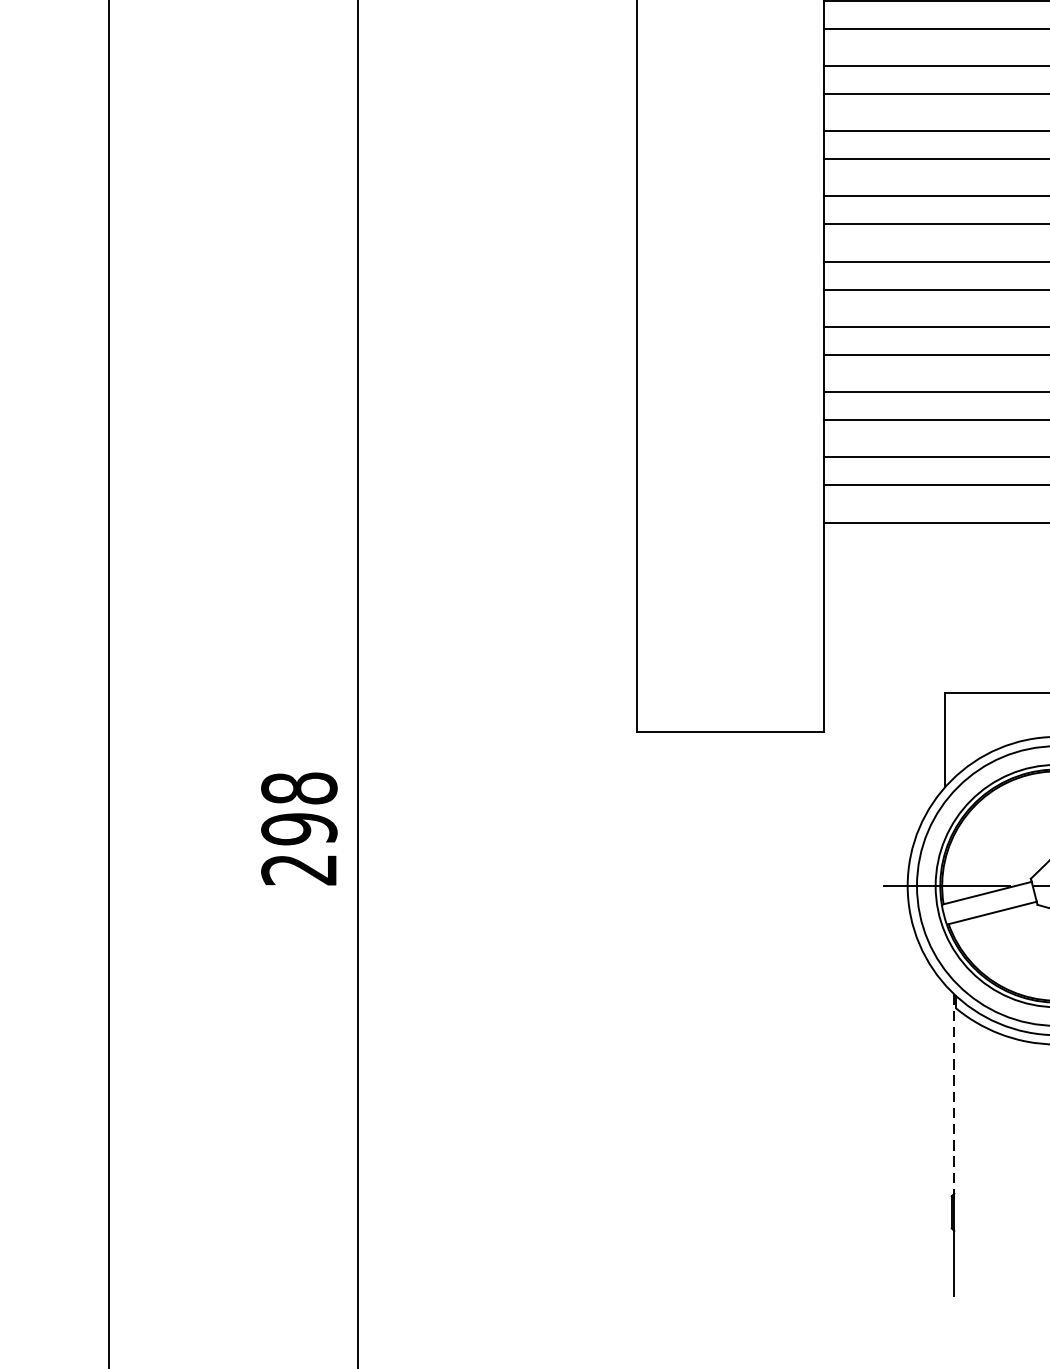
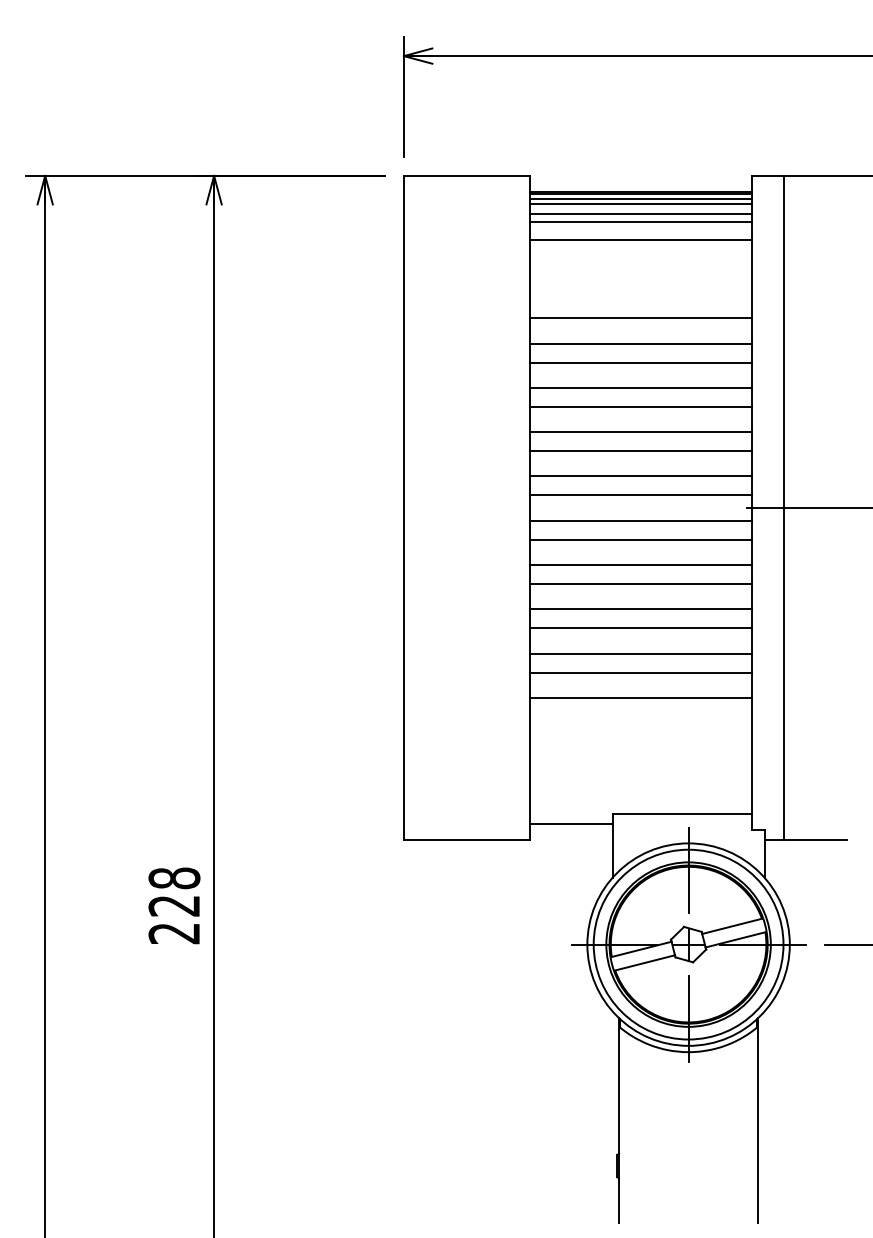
line: (884, 709) -> (571, 824), added
text: (299, 828) -> (174, 905), 298 -> 228
line: (955, 1093) -> (619, 1085), dashed -> solid

